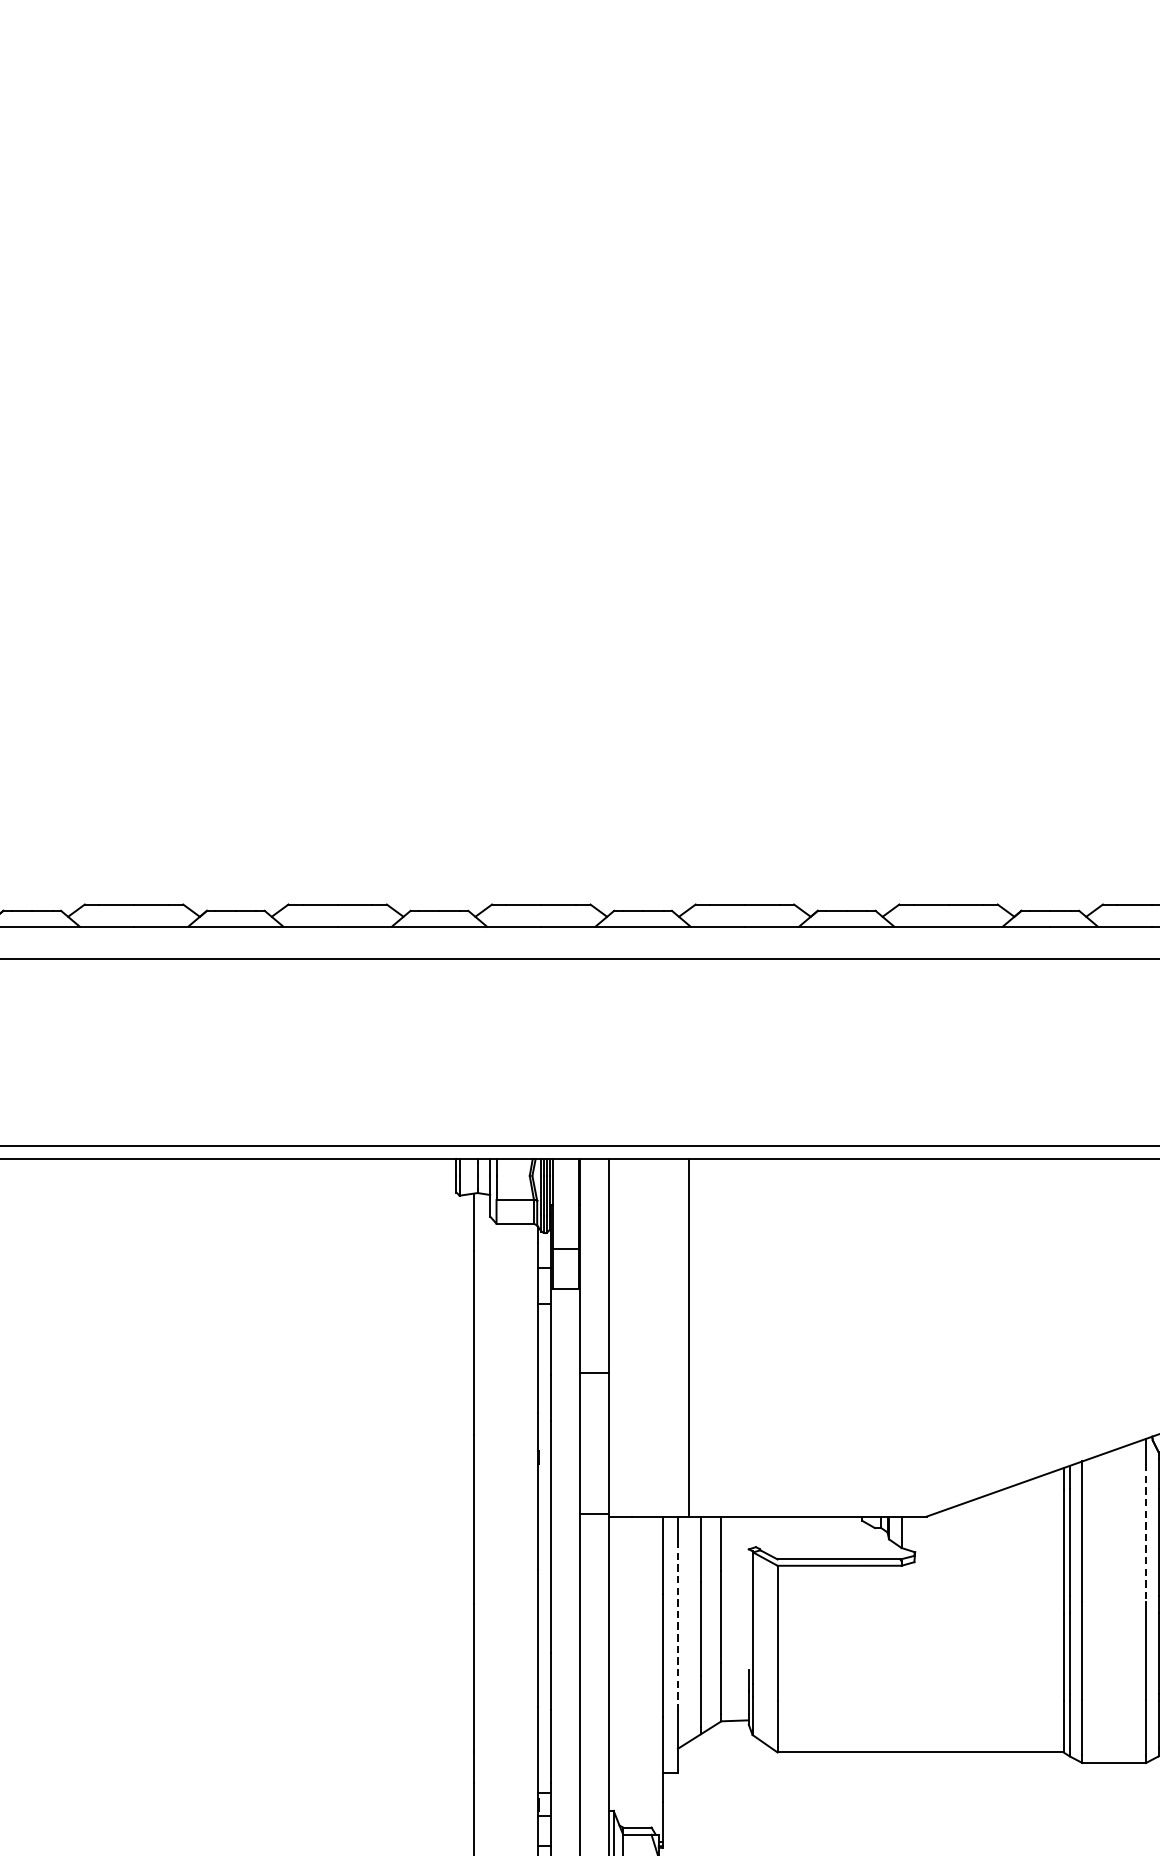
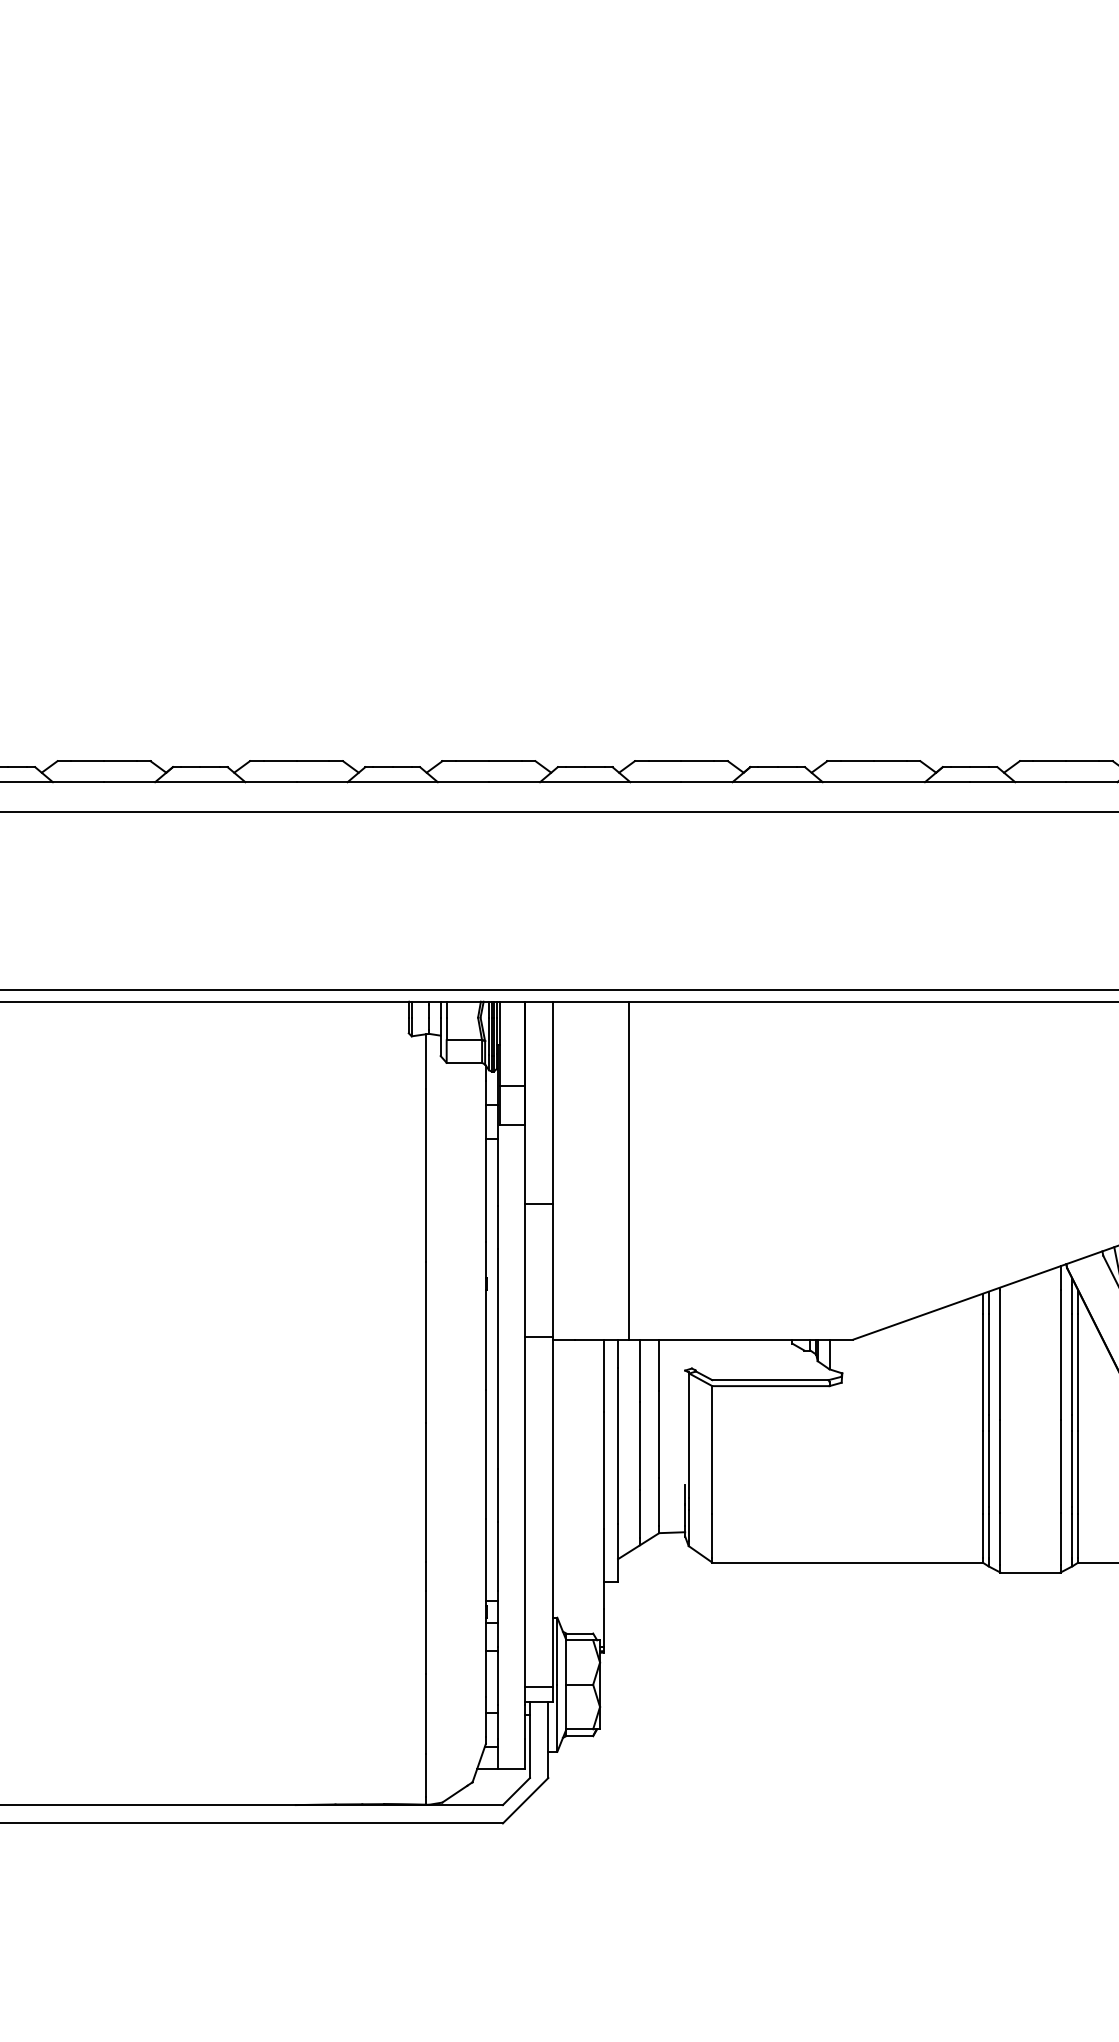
line: (1145, 1533) -> (1060, 1355), dashed -> solid
line: (678, 1628) -> (618, 1445), dashed -> solid

